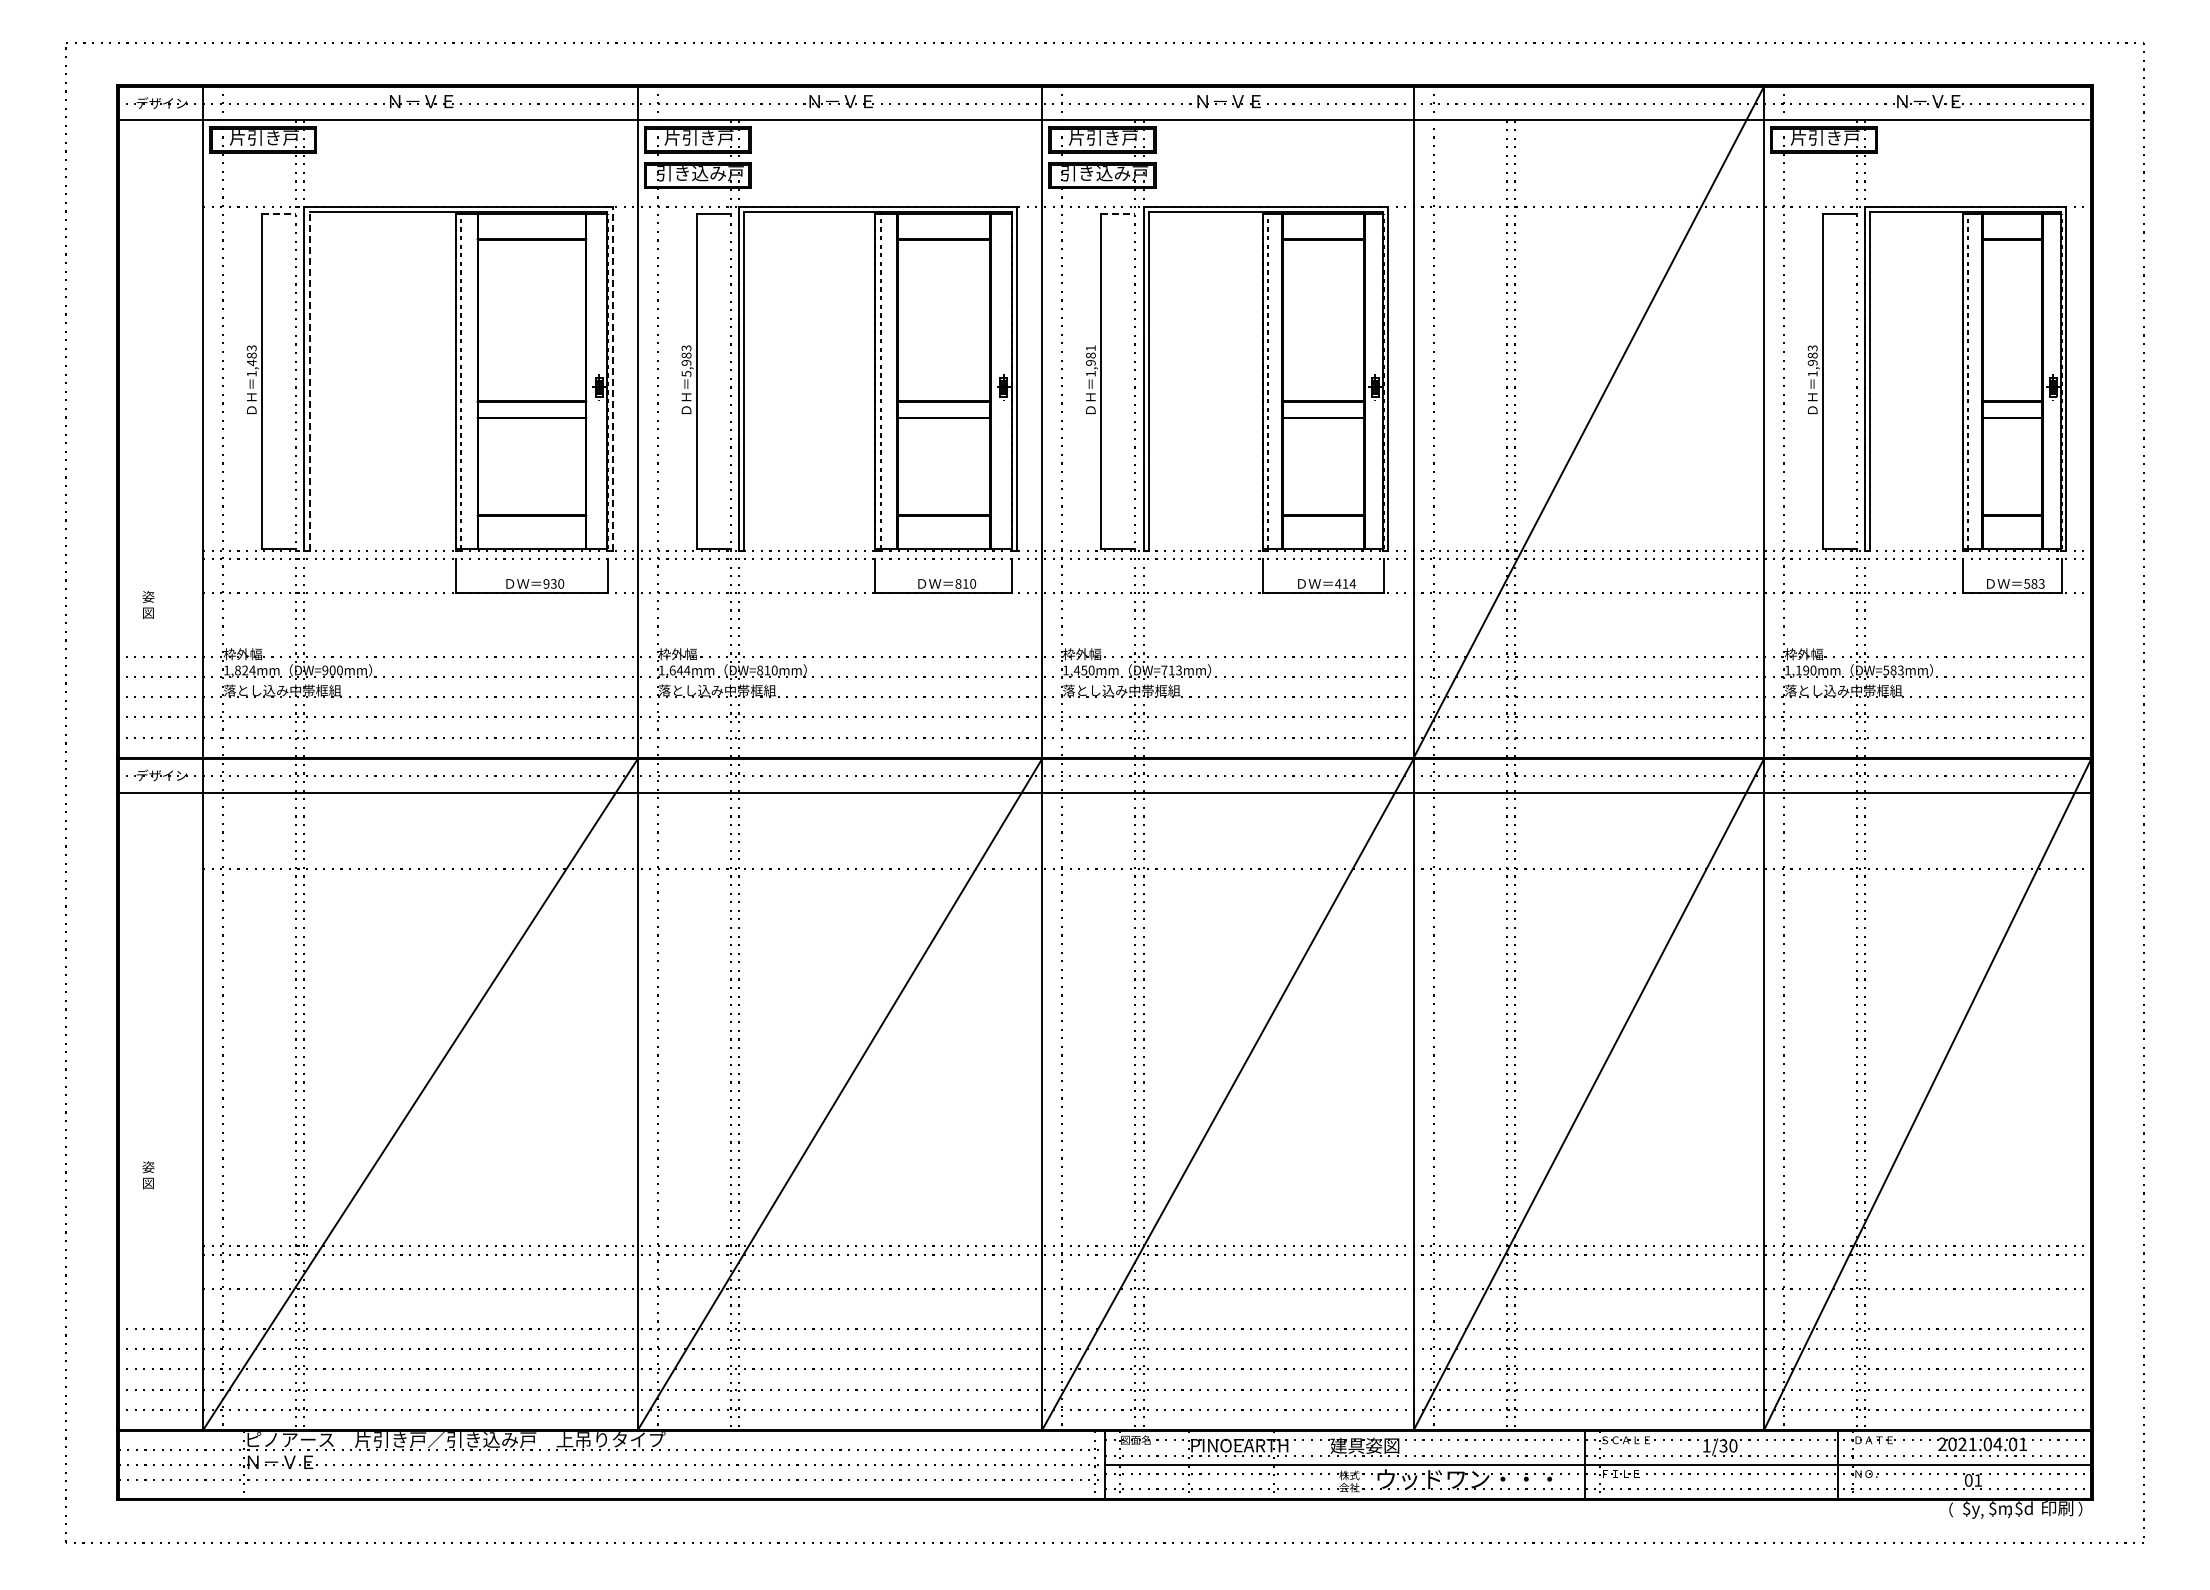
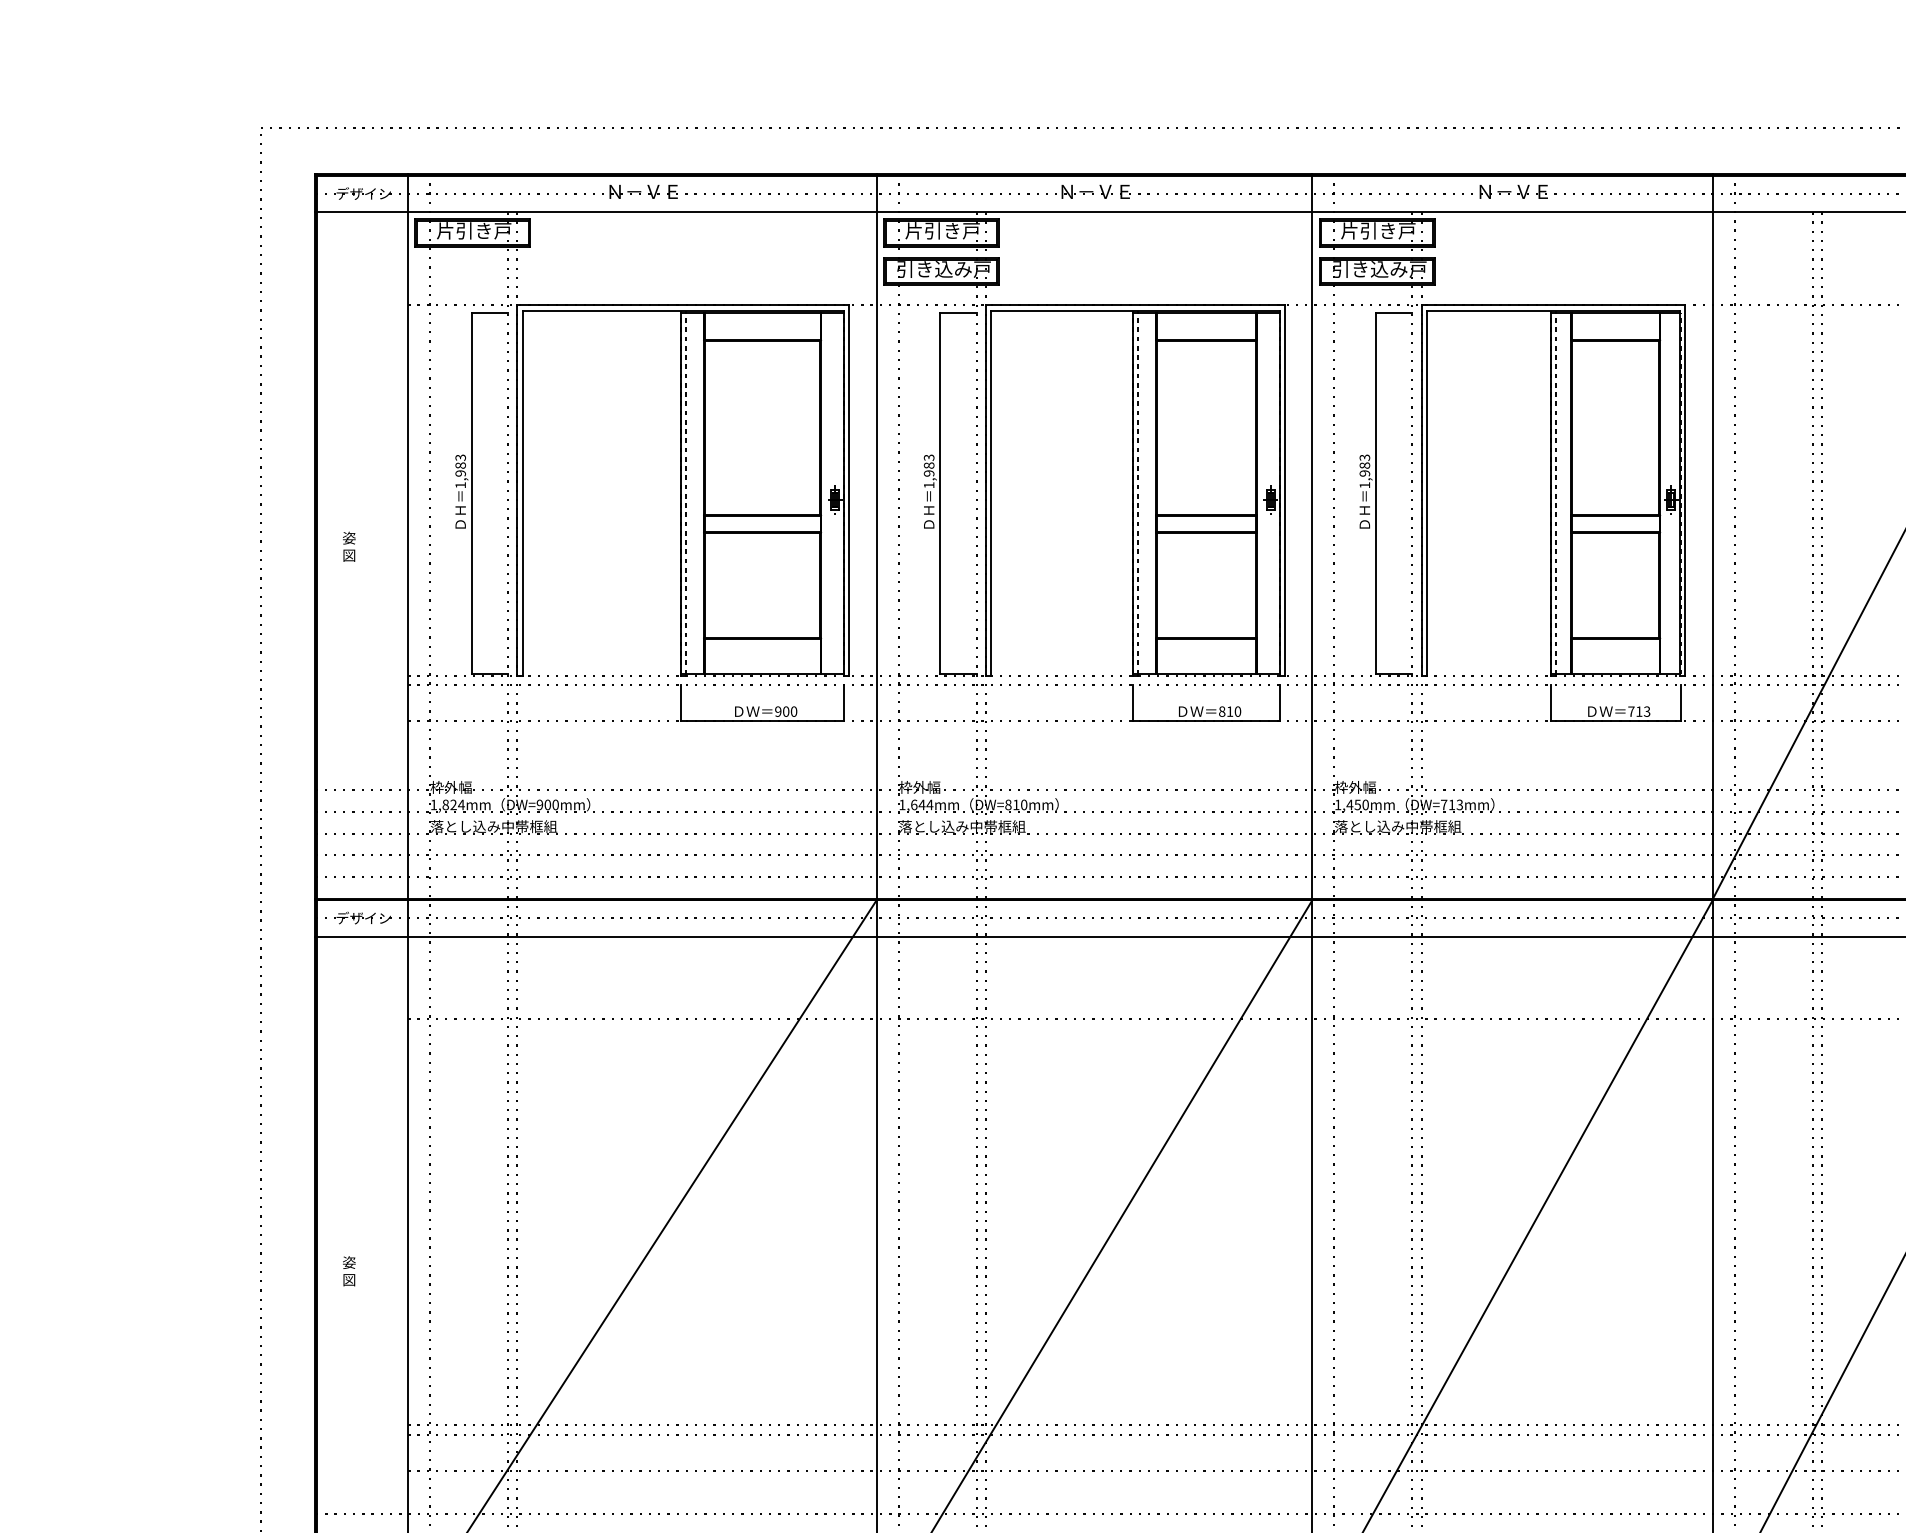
line: (279, 214) -> (490, 313), dashed -> solid
line: (1118, 214) -> (1394, 313), dashed -> solid
text: (1090, 348) -> (1364, 457), 1,981 -> 1,983
text: (251, 362) -> (460, 473), 1,483 -> 1,983
text: (686, 373) -> (929, 484), 5,983 -> 1,983
line: (612, 378) -> (849, 490), dashed -> solid
line: (309, 380) -> (522, 492), dashed -> solid
text: (553, 583) -> (785, 711), 930 -> 900
text: (1345, 583) -> (1639, 711), 414 -> 713
text: (148, 604) -> (349, 546), moved
text: (148, 1175) -> (349, 1271), moved

